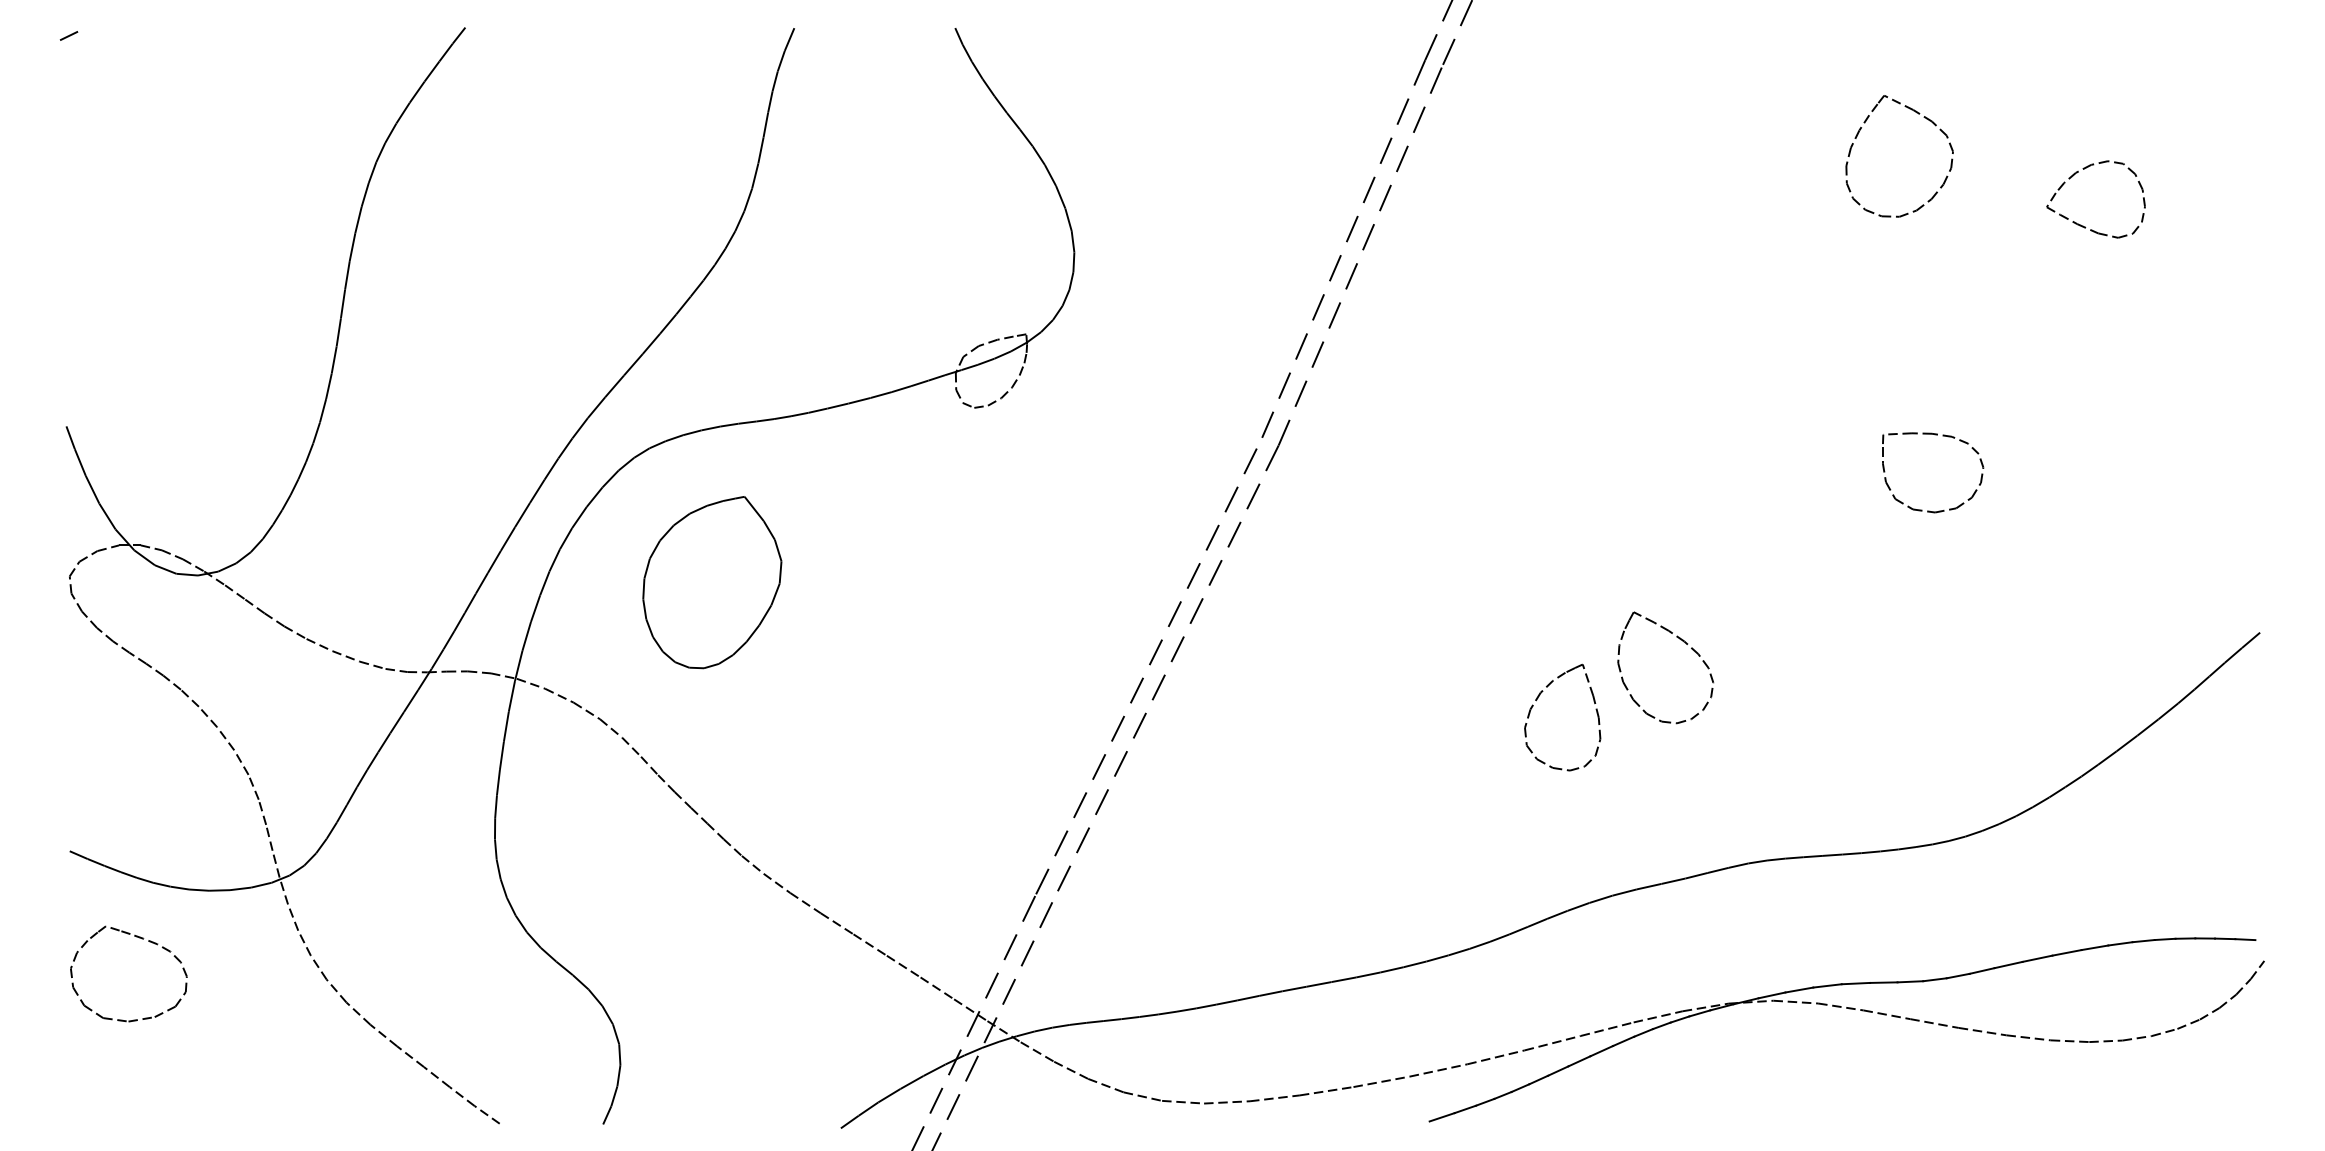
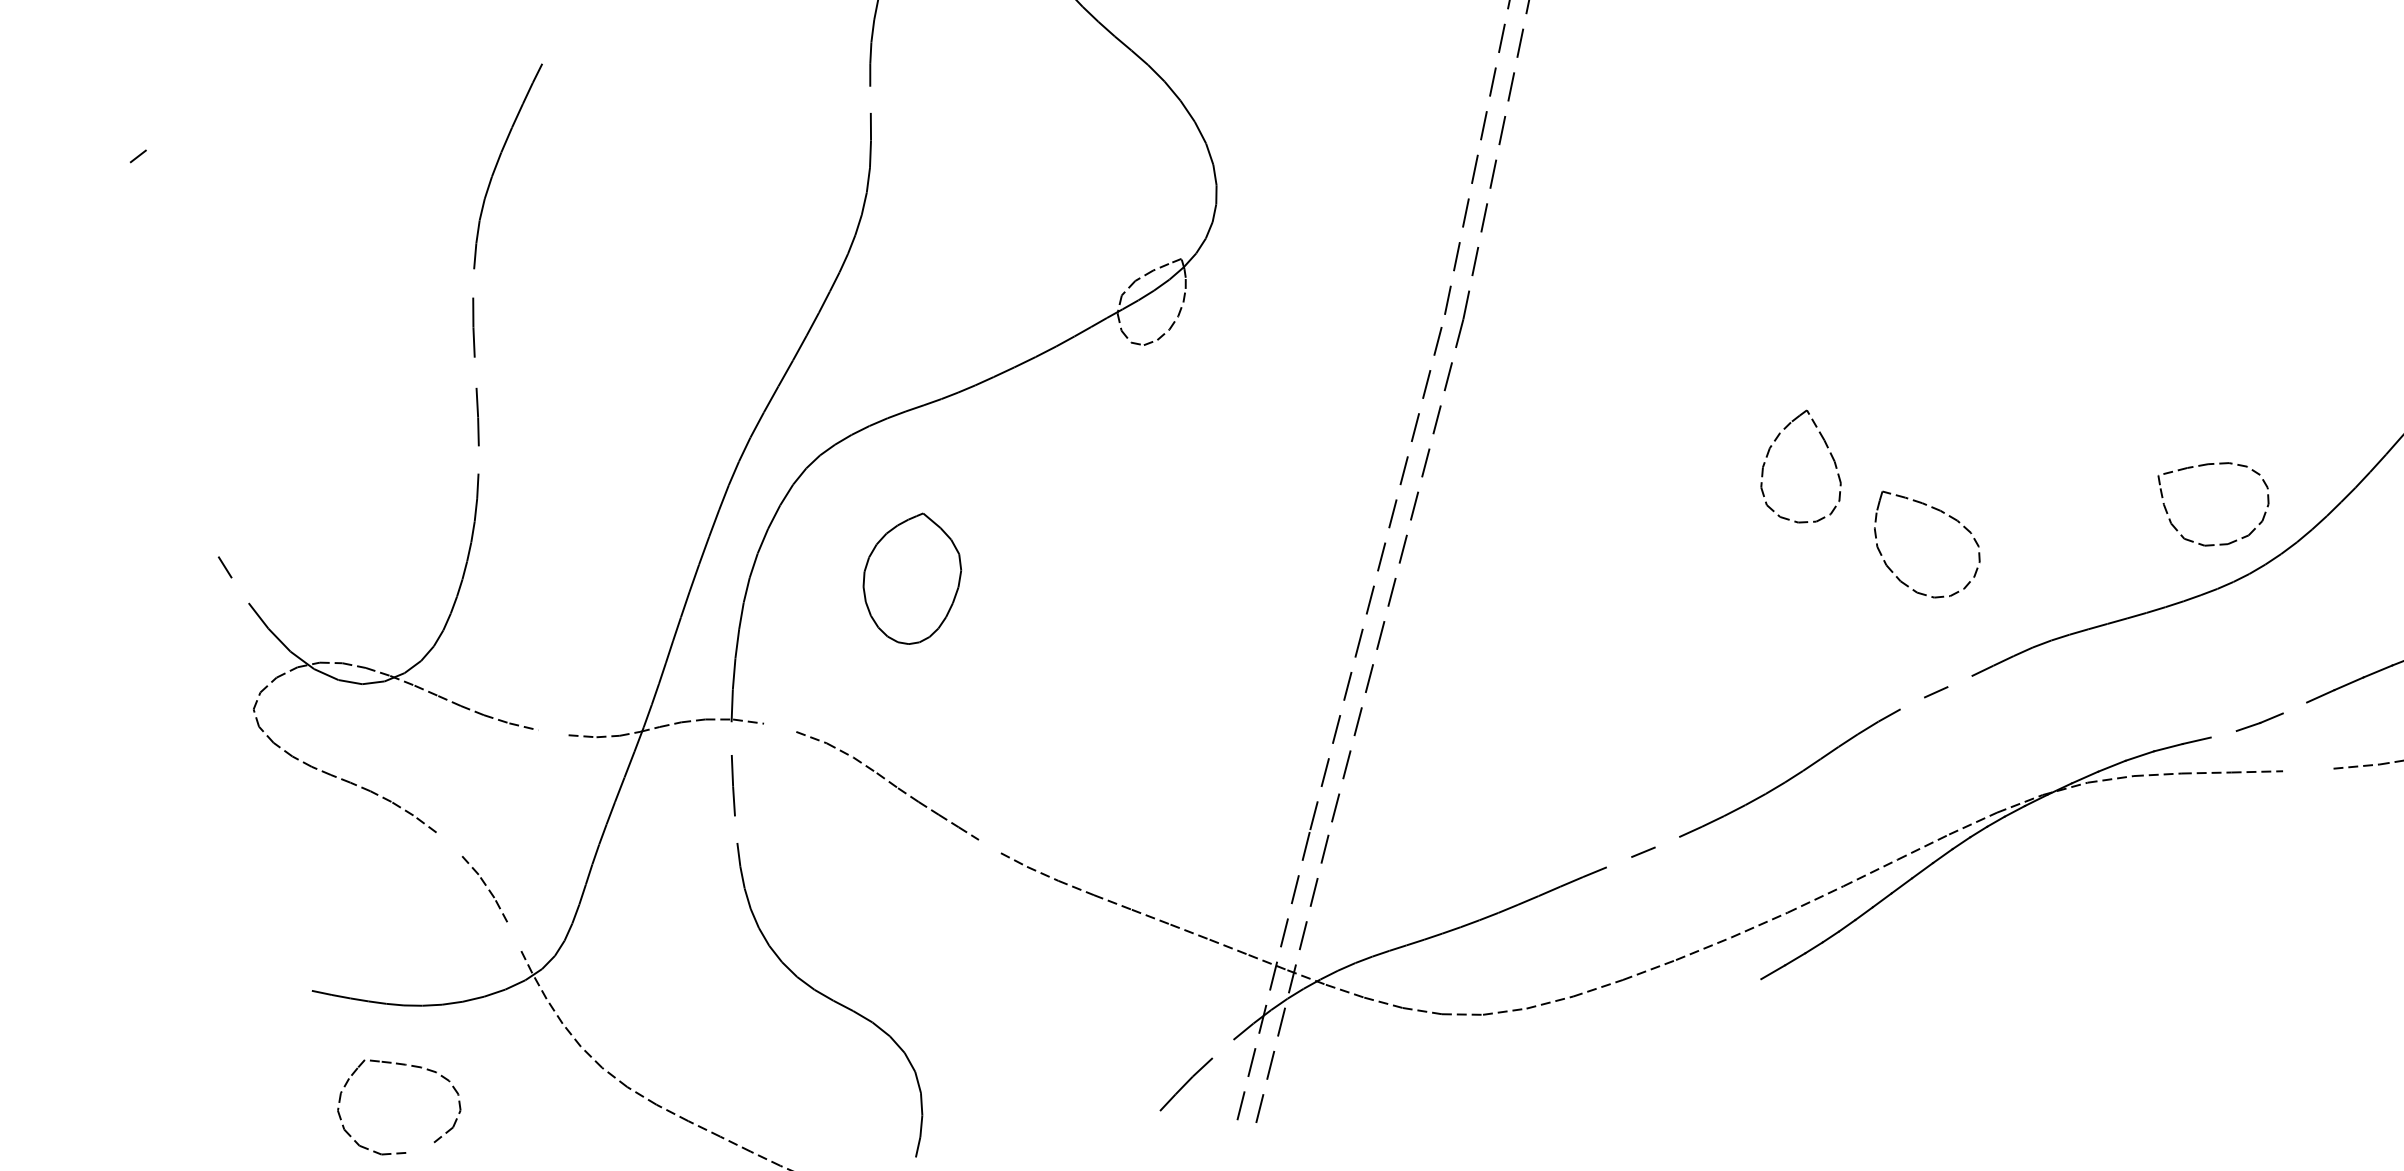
line: (765, 124) -> (870, 99), removed
line: (358, 219) -> (473, 282), removed
line: (342, 303) -> (474, 372), removed
line: (328, 386) -> (478, 460), removed
part: (1934, 435) -> (2210, 465), moved
line: (79, 462) -> (239, 590), removed
part: (712, 582) -> (912, 579), size x0.7
part: (1683, 642) -> (1939, 511), moved
line: (345, 656) -> (552, 733), removed
line: (559, 695) -> (780, 727), removed
line: (511, 696) -> (731, 738), removed
part: (1536, 701) -> (1767, 458), moved
line: (225, 738) -> (447, 842), removed
line: (497, 782) -> (735, 829), removed
line: (269, 837) -> (513, 934), removed
line: (732, 847) -> (989, 846), removed
line: (1673, 880) -> (1959, 680), removed
line: (1624, 892) -> (1912, 703), removed
line: (1981, 970) -> (2294, 707), removed
line: (1368, 974) -> (1667, 841), removed
line: (1910, 981) -> (2223, 733), removed
line: (1318, 984) -> (1618, 862), removed
line: (141, 1019) -> (421, 1147), removed
line: (1982, 1031) -> (2308, 769), removed
line: (911, 1081) -> (1222, 1048), removed

